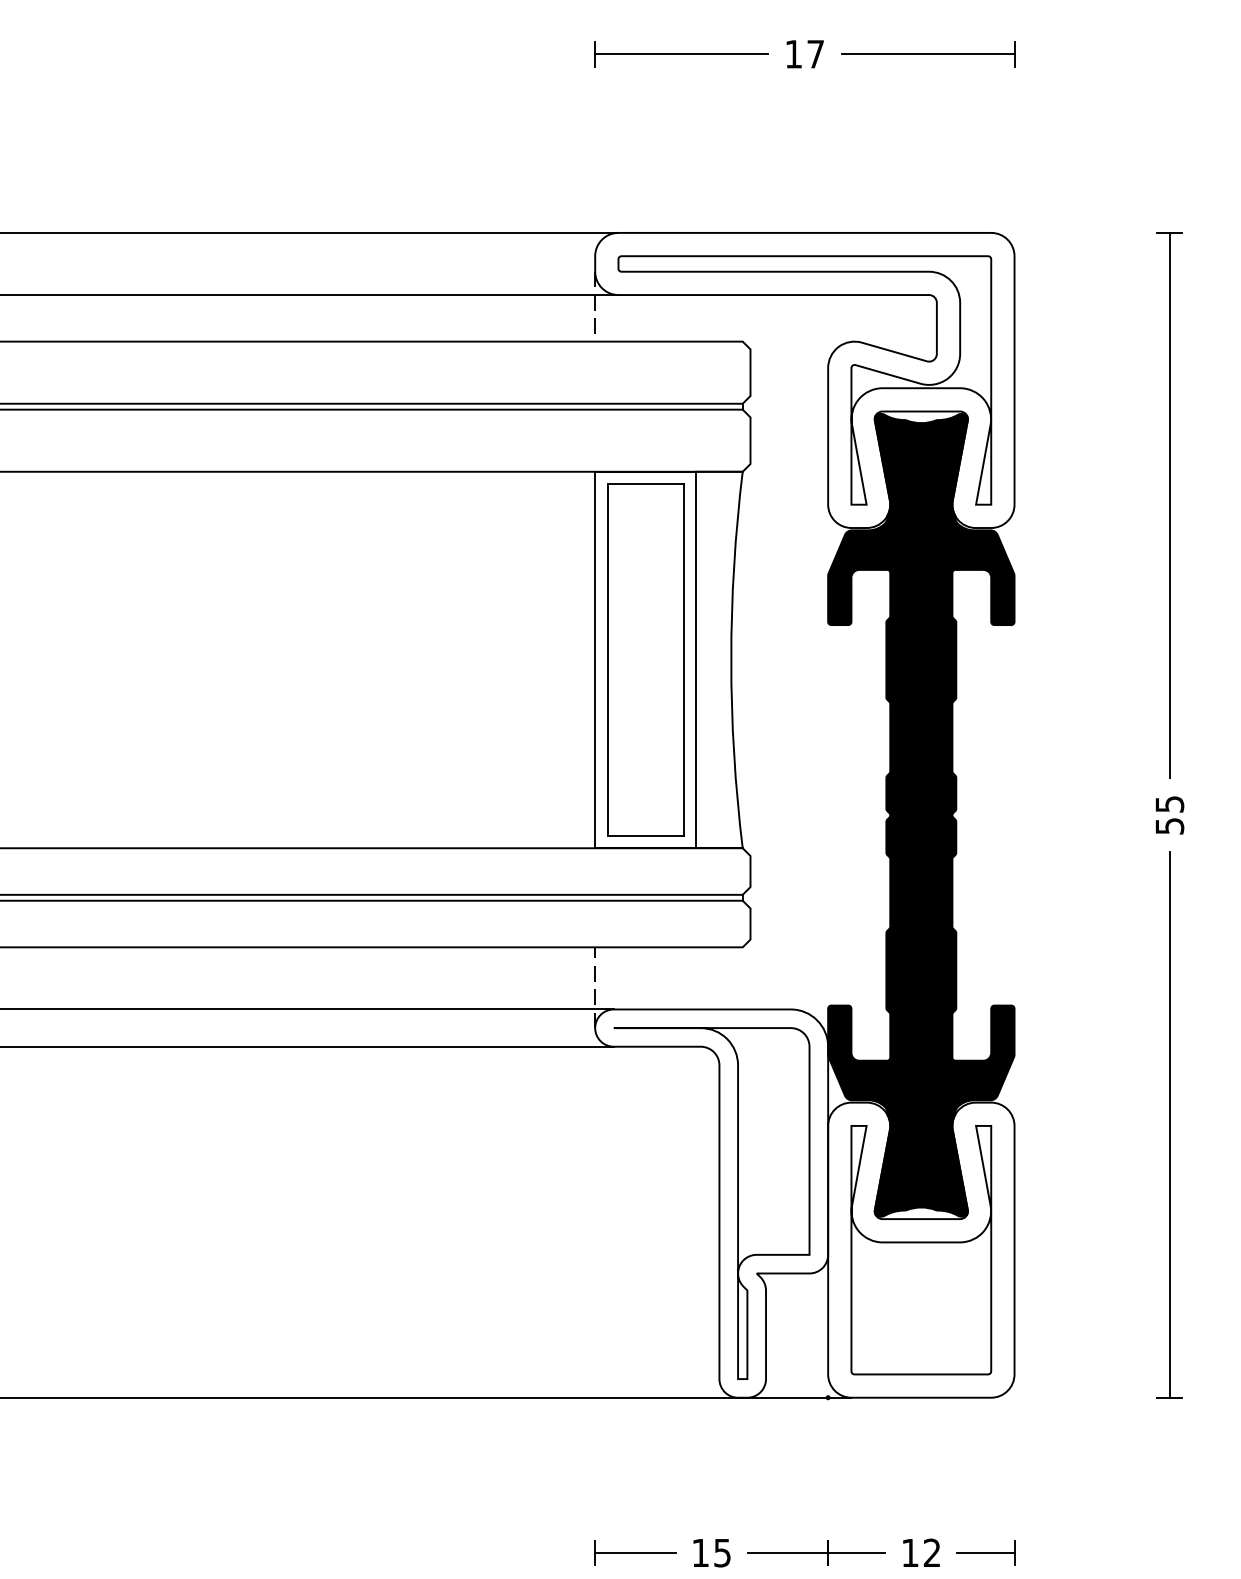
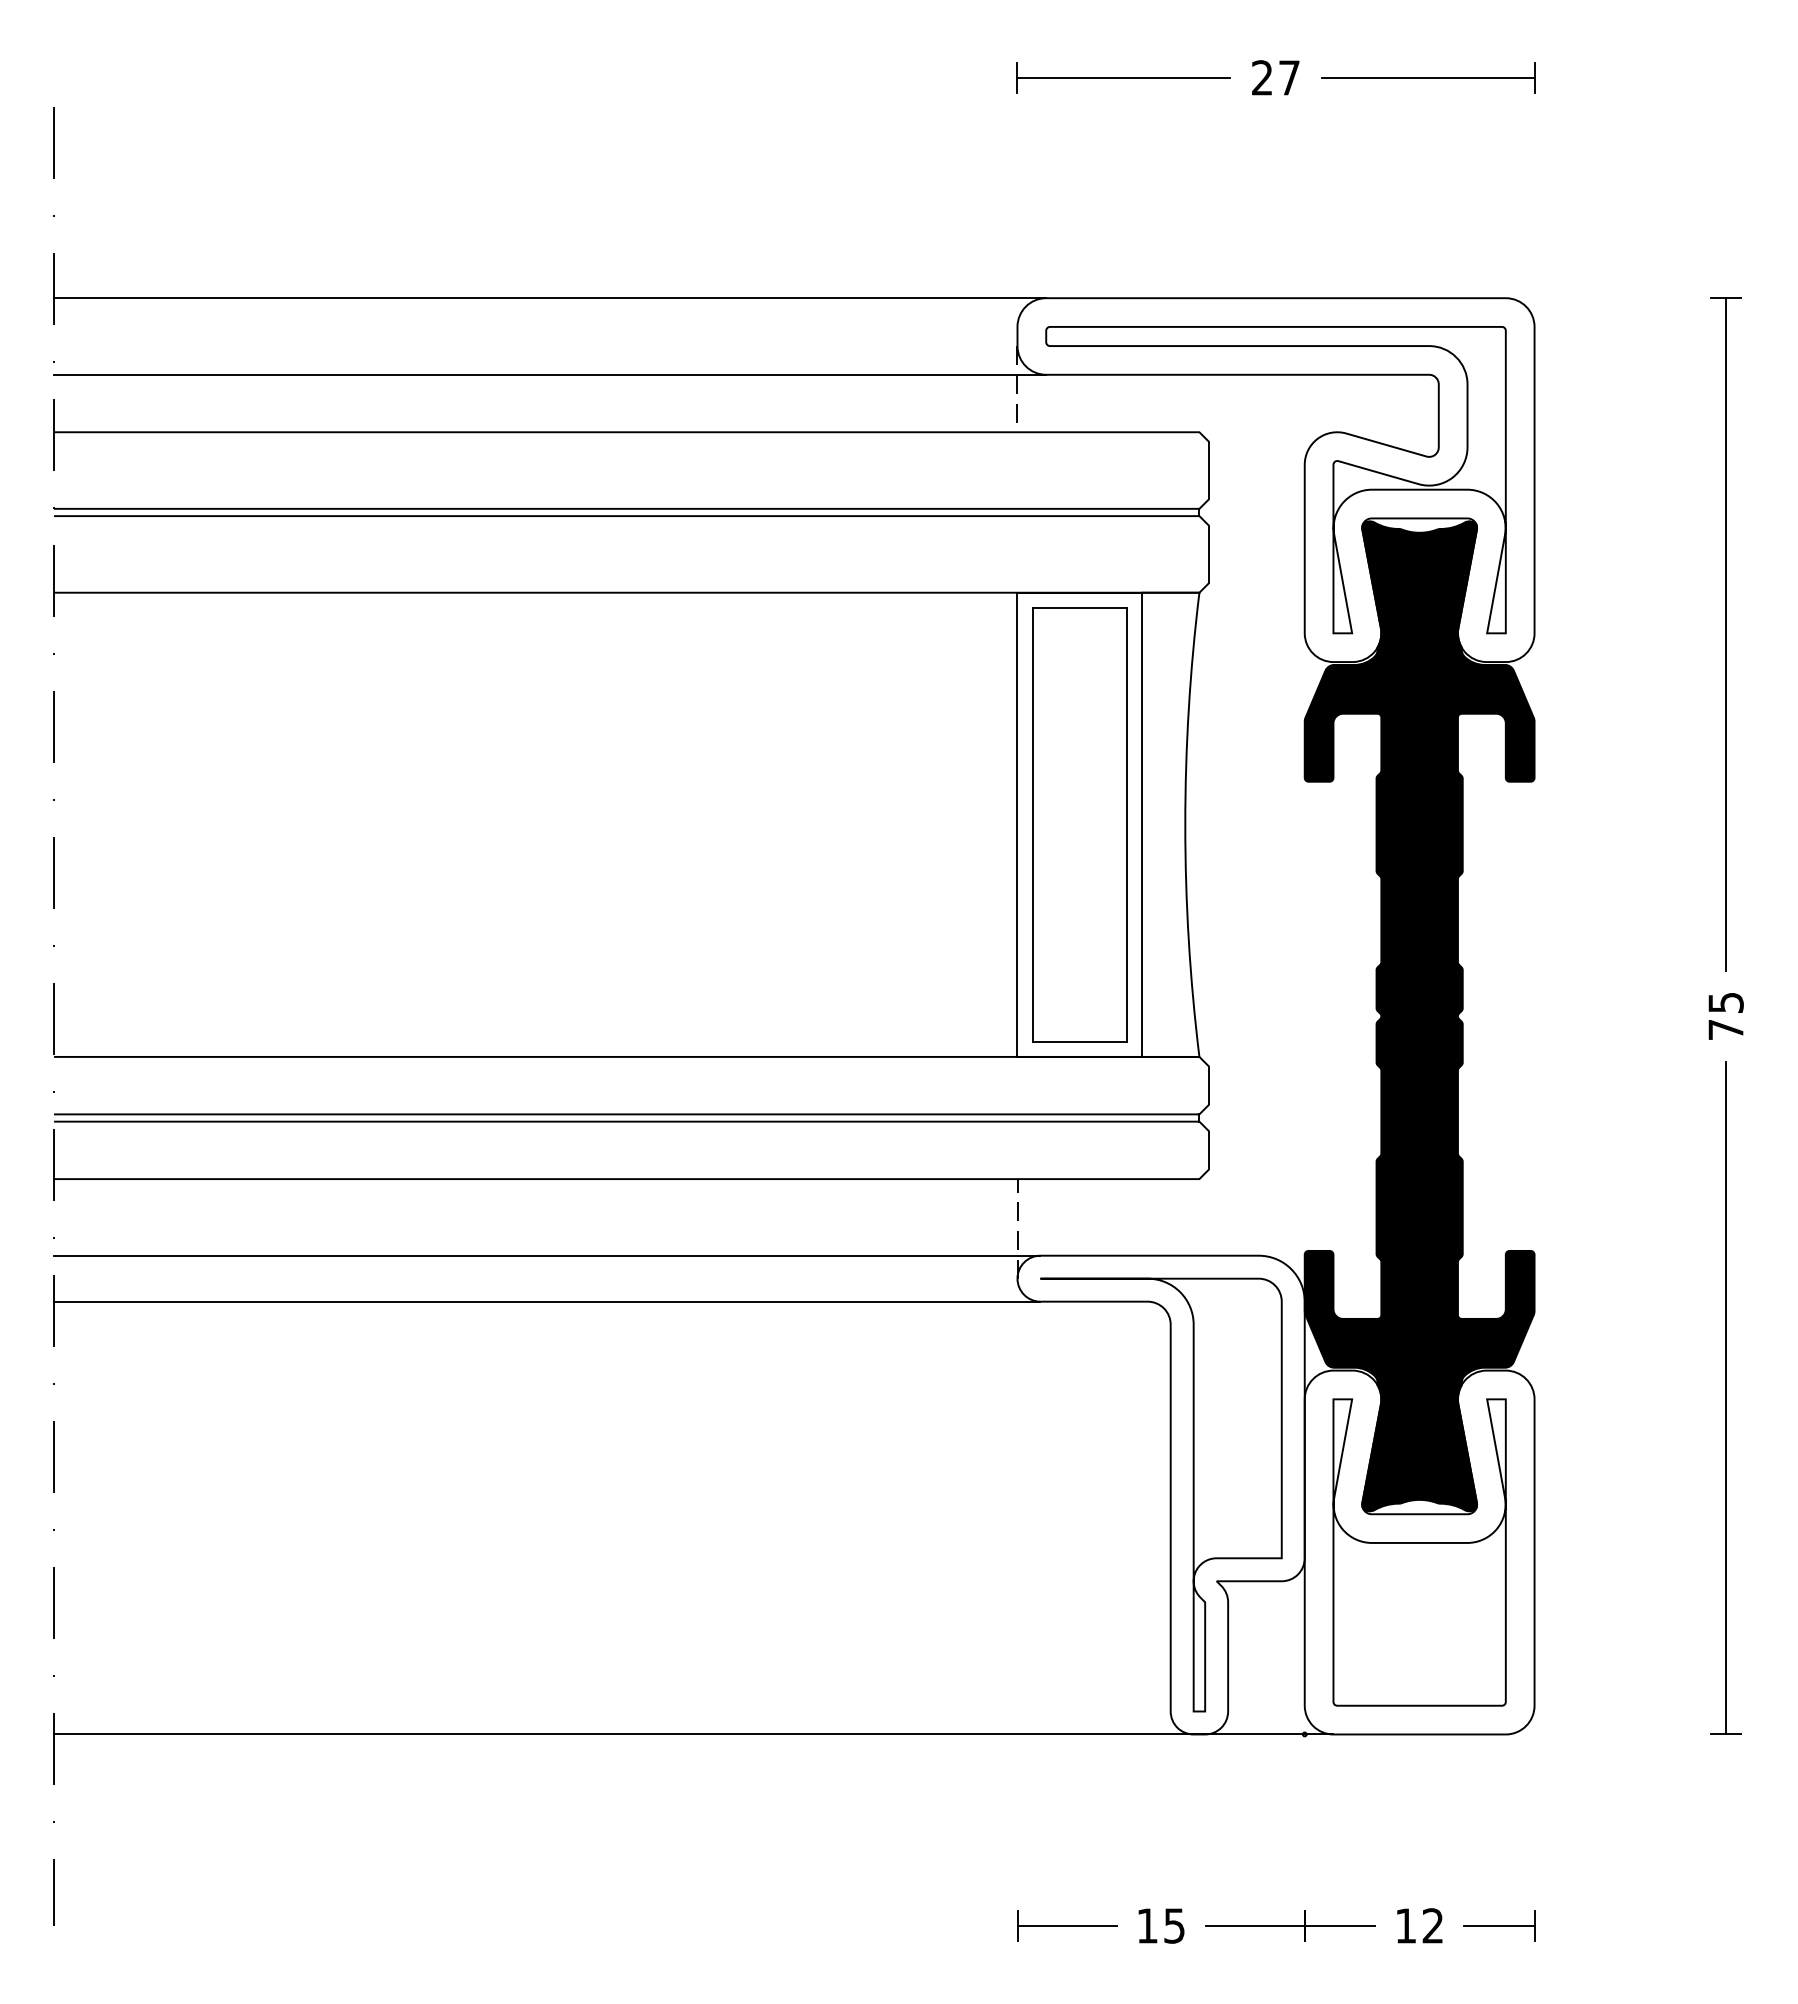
text: (793, 53) -> (1262, 77), 17 -> 27
text: (1169, 826) -> (1725, 1030), 55 -> 75

